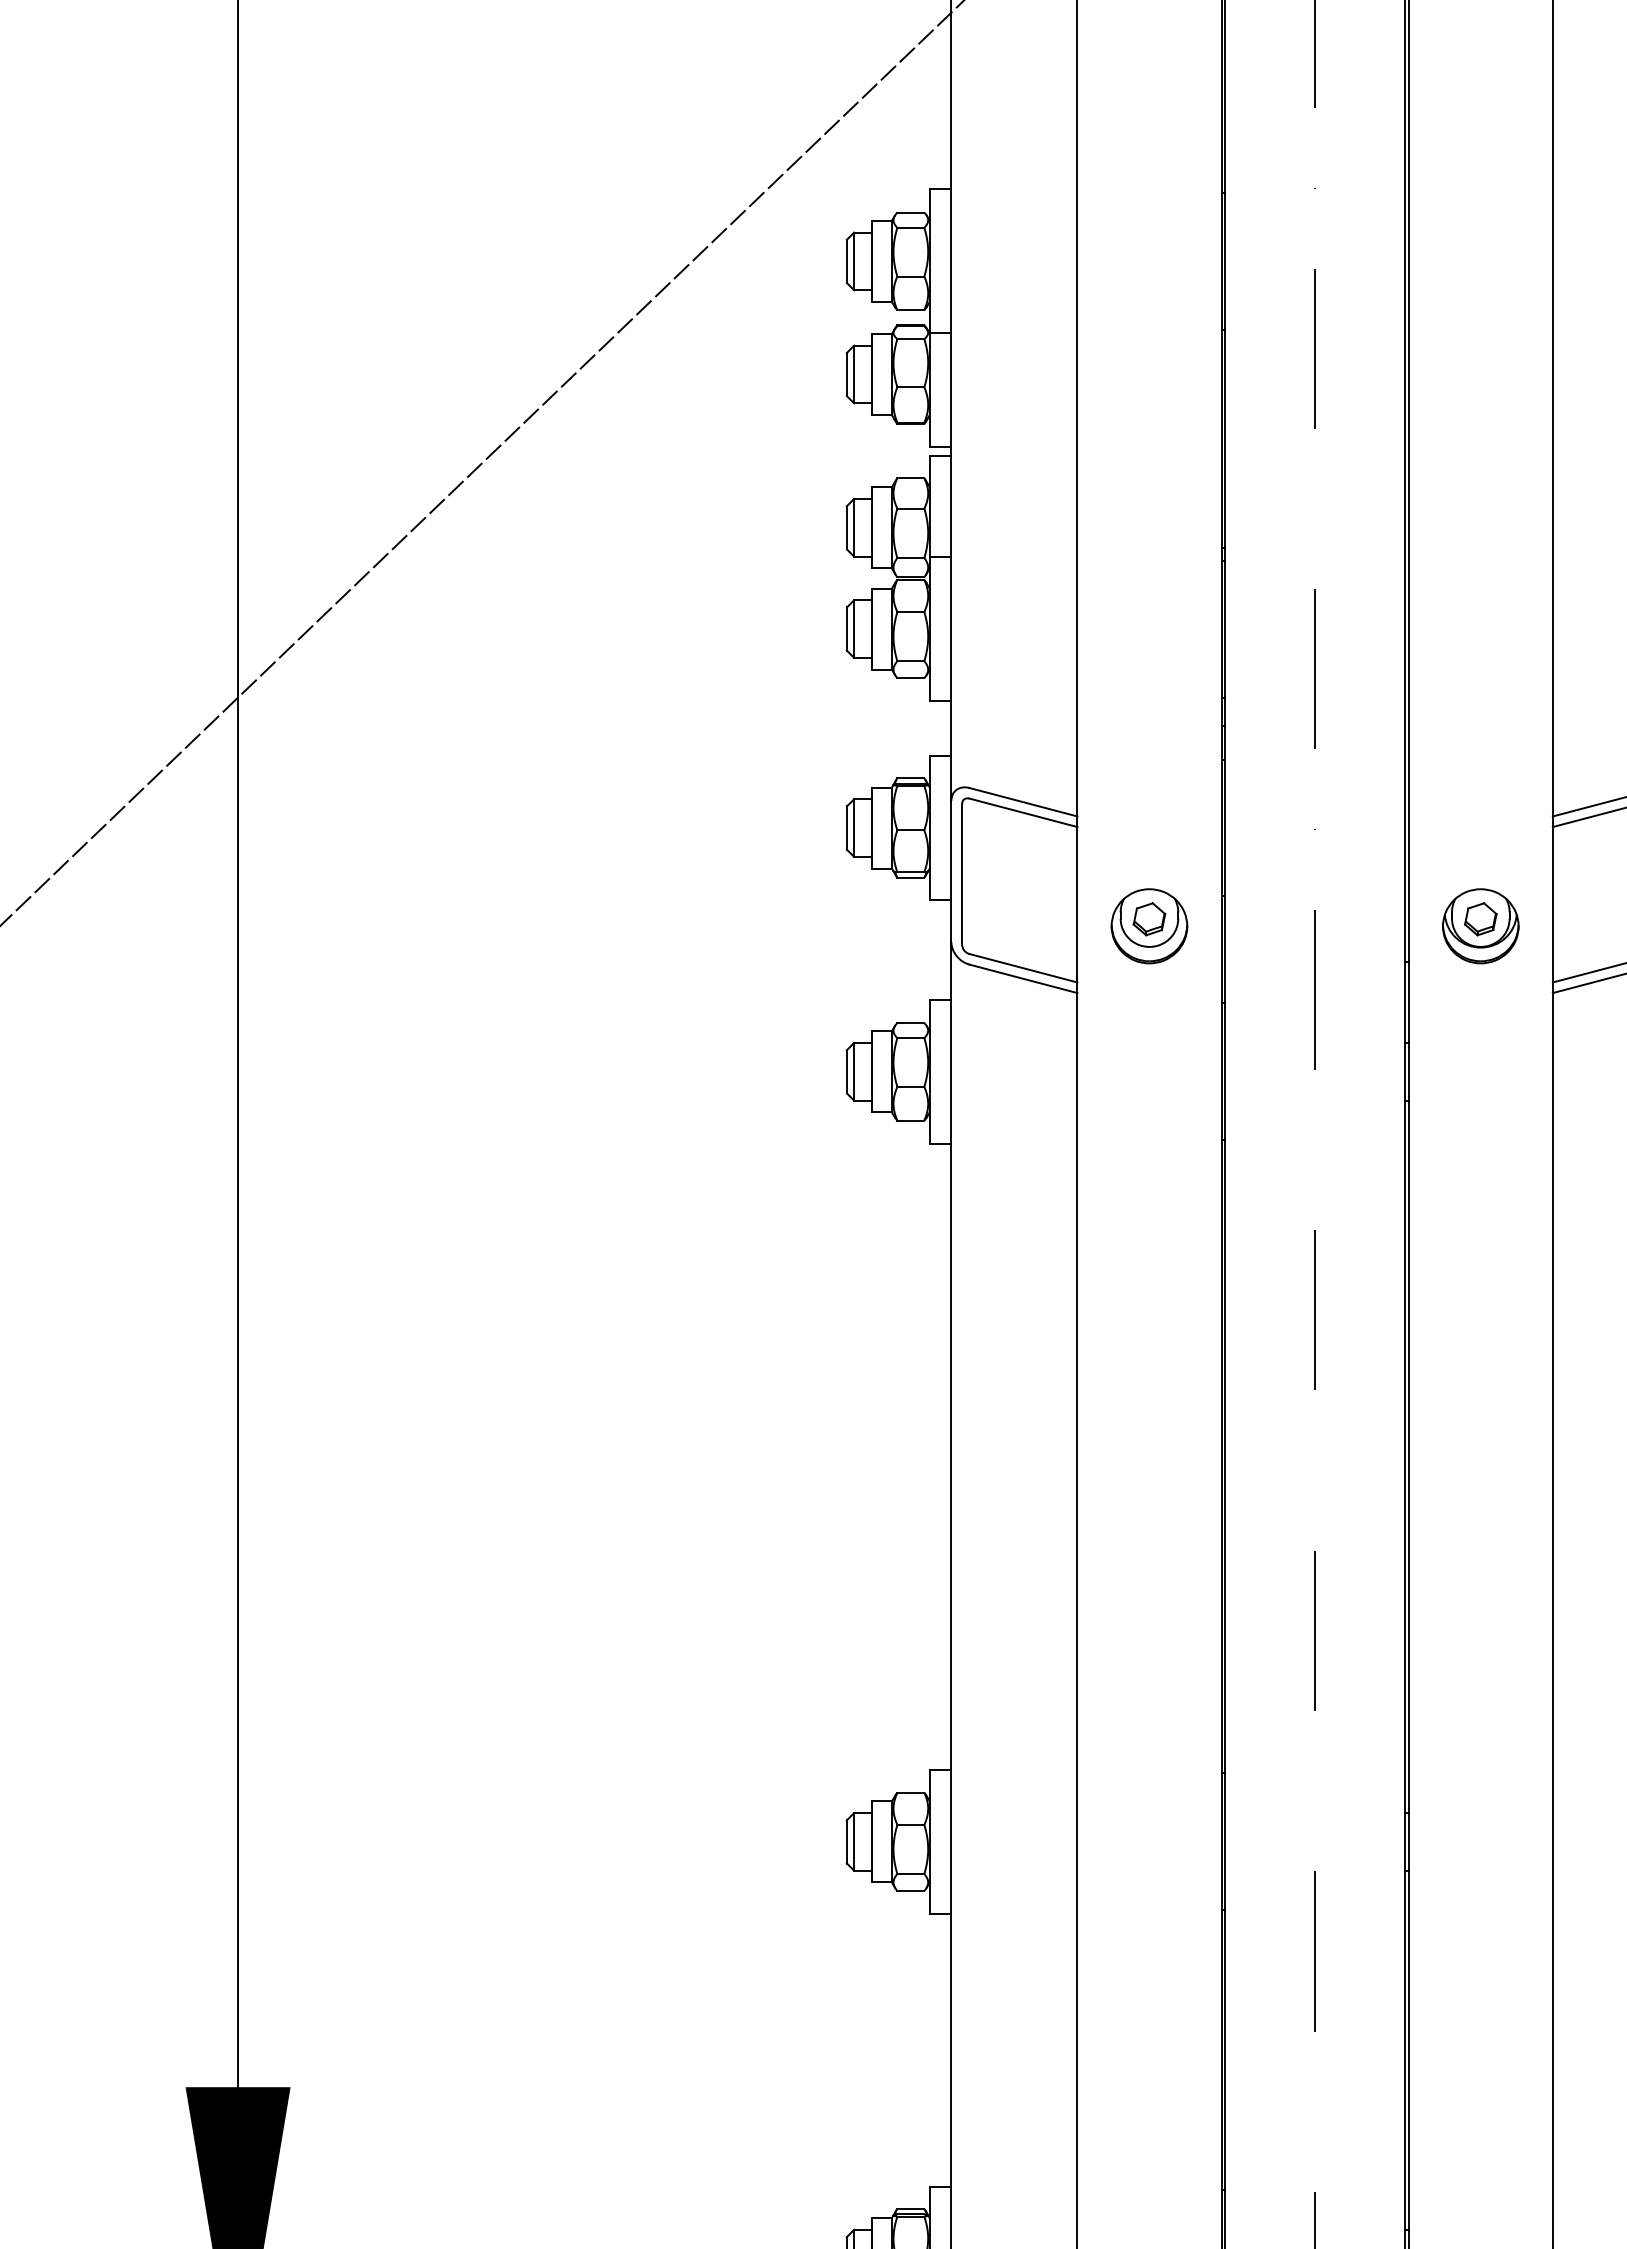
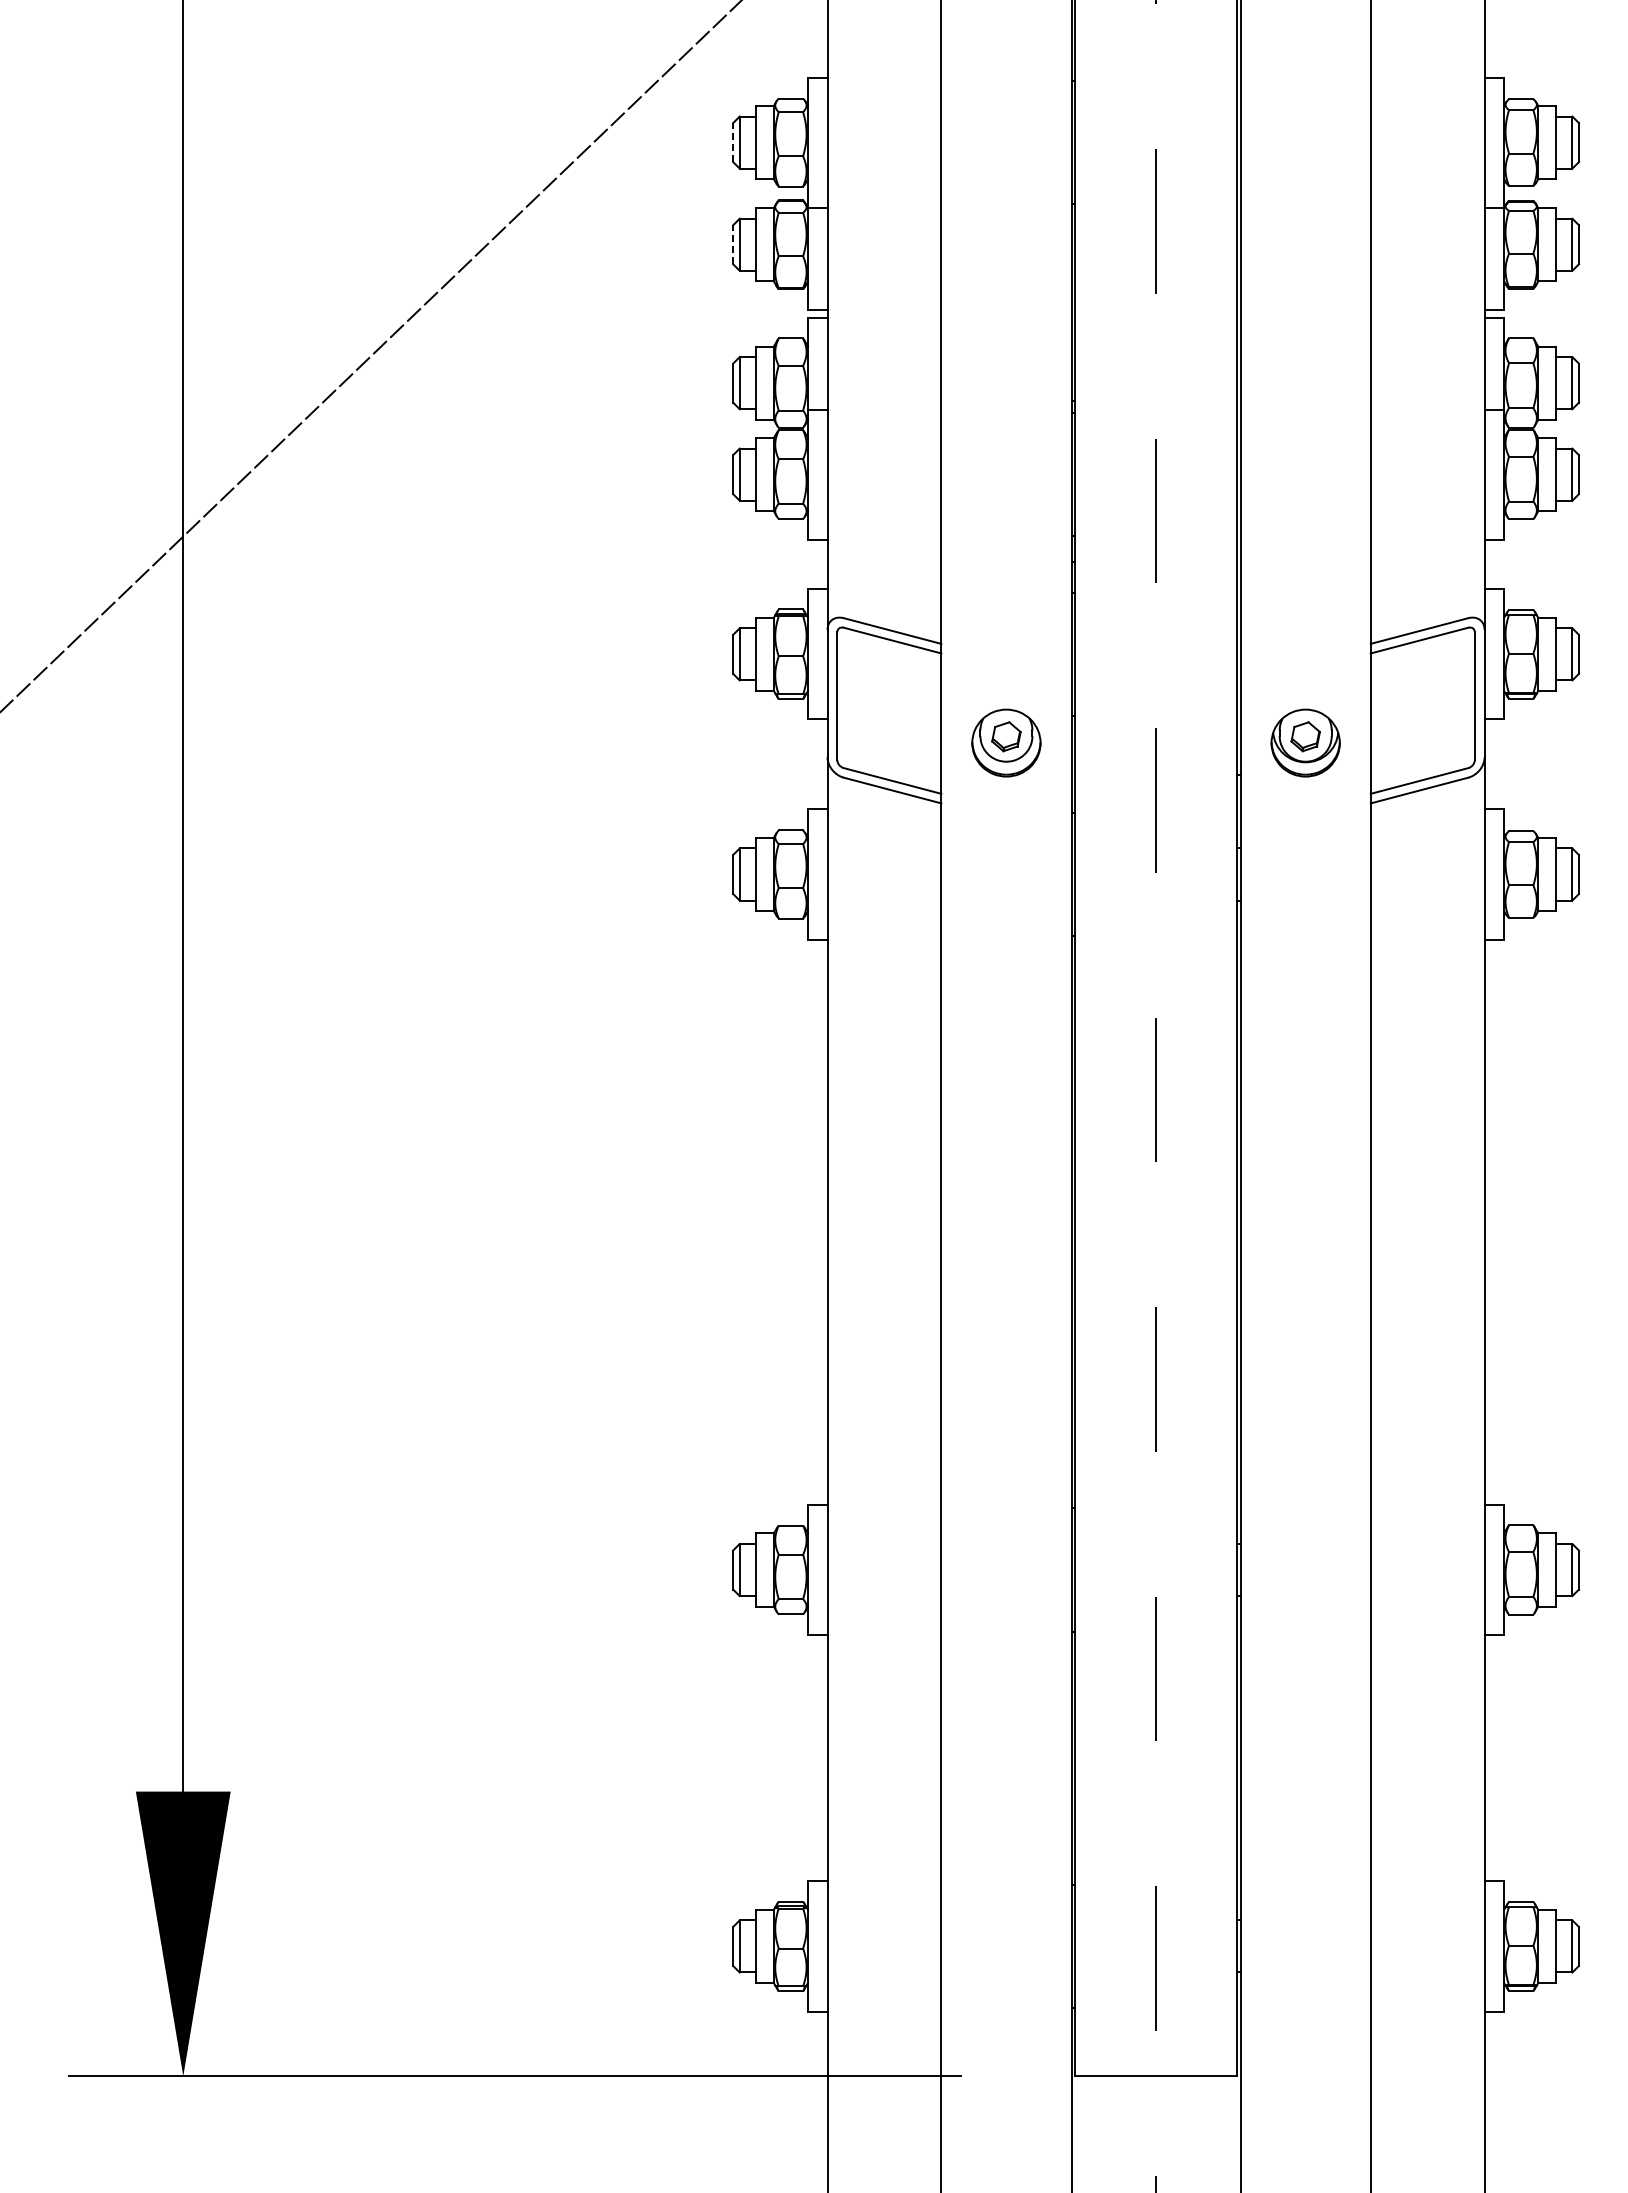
line: (847, 261) -> (733, 142), solid -> dashed
line: (847, 374) -> (733, 244), solid -> dashed

